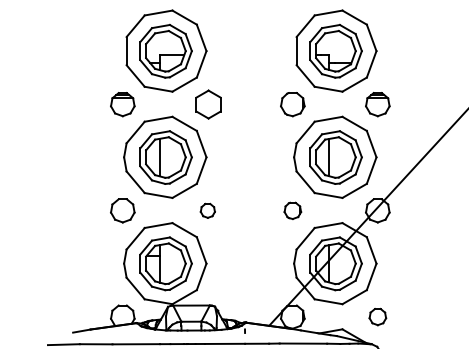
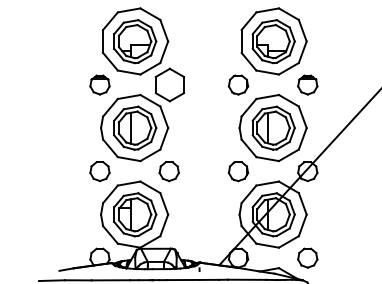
part: (208, 104) -> (169, 84), size x1.43
part: (207, 210) -> (169, 171), size x1.67
part: (292, 210) -> (238, 171), size x1.43
part: (377, 316) -> (307, 257), size x1.43

